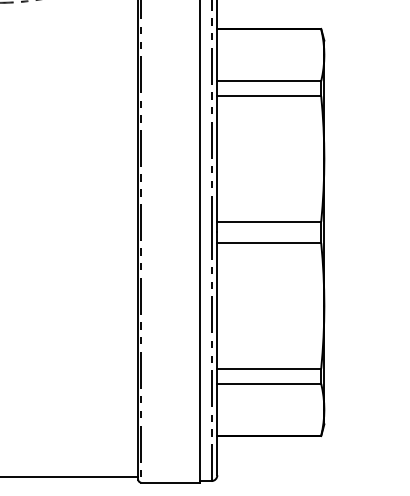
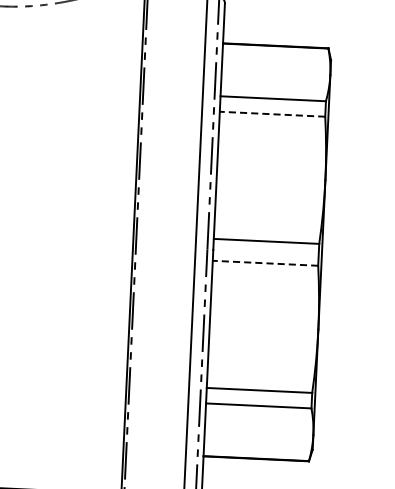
line: (269, 96) -> (272, 114), solid -> dashed
line: (269, 243) -> (265, 263), solid -> dashed

